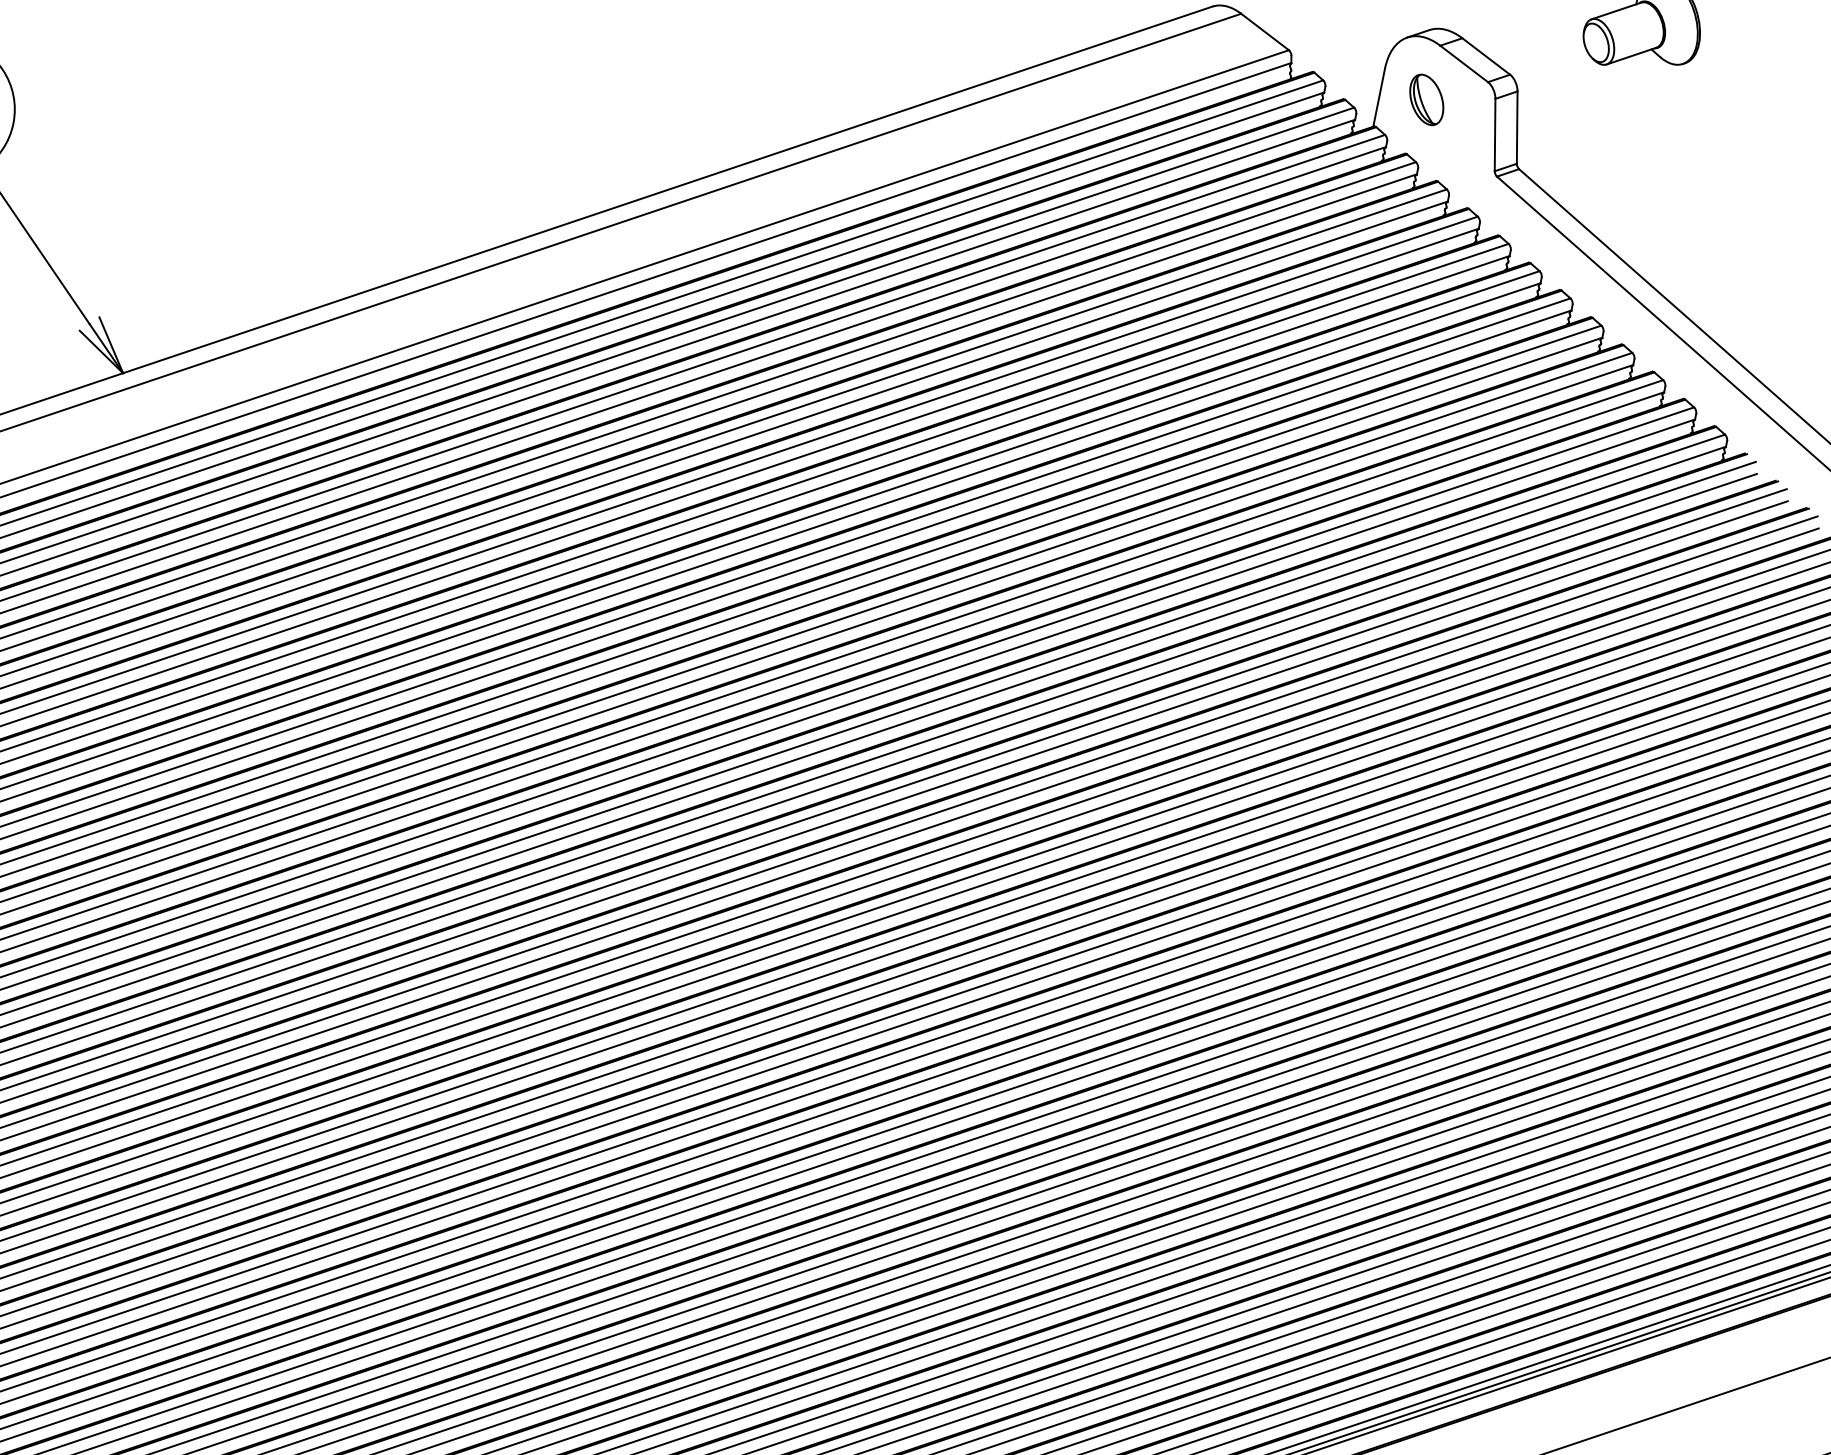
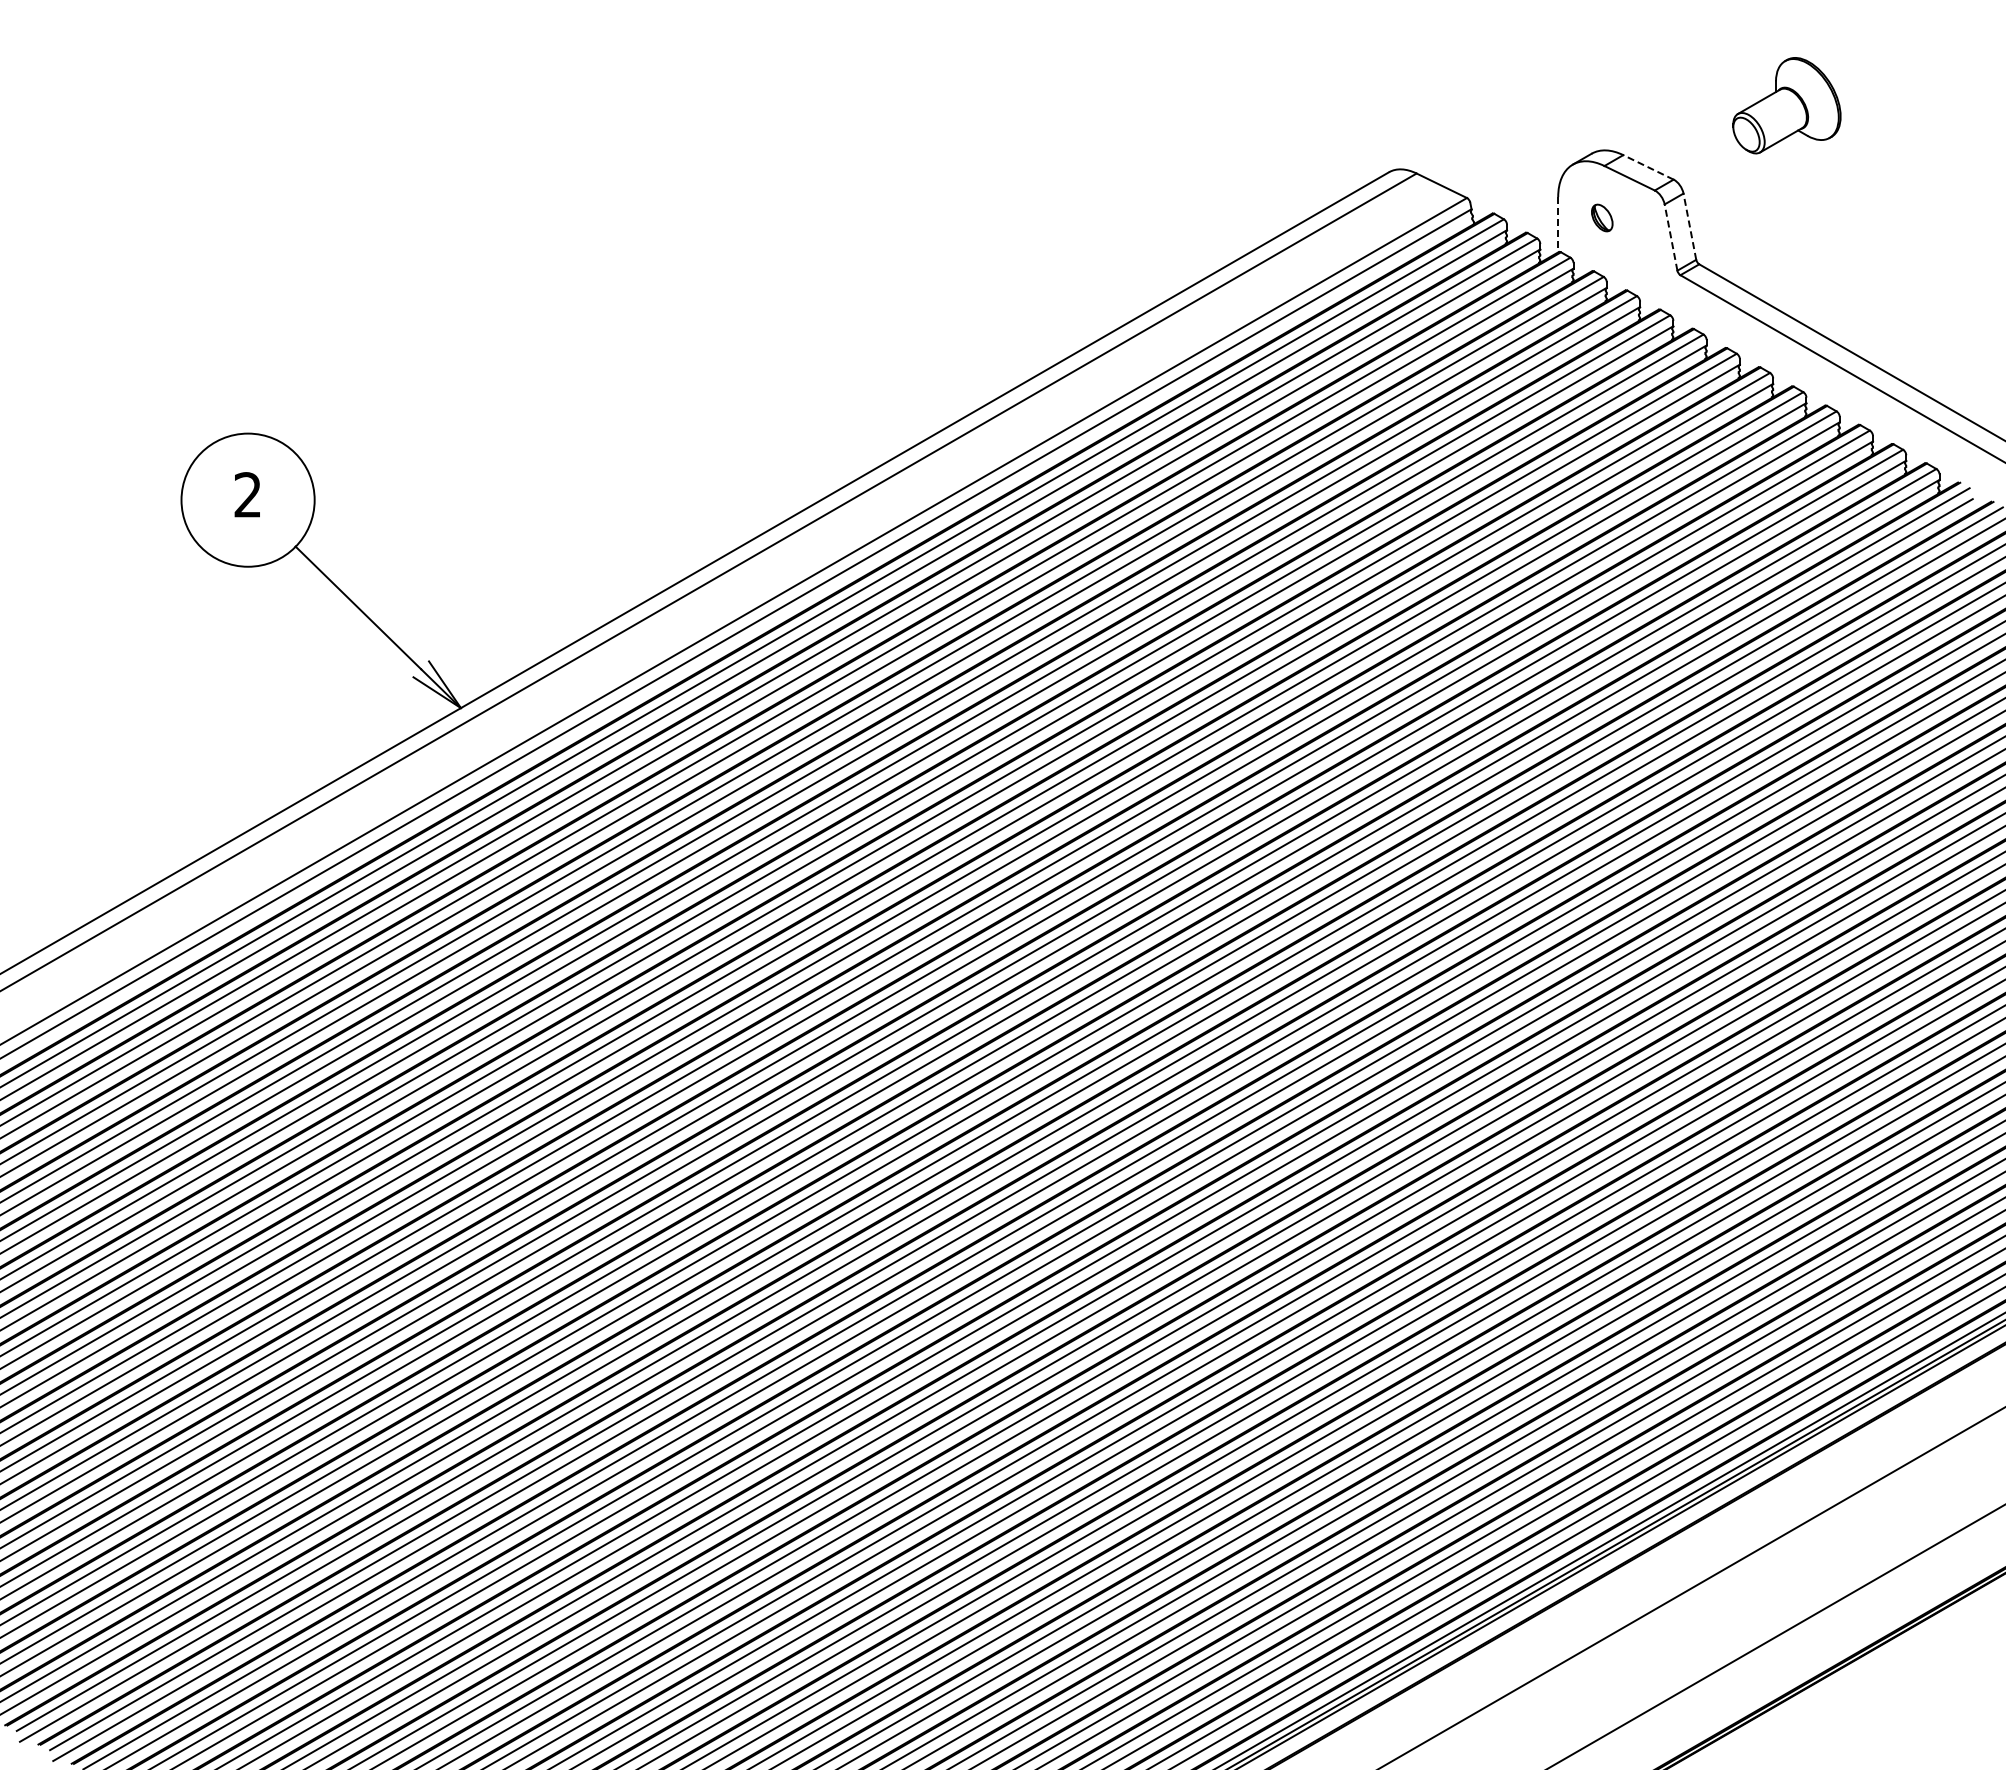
line: (1486, 56) -> (1648, 167), solid -> dashed
line: (1379, 97) -> (1558, 224), solid -> dashed
part: (1427, 99) -> (1602, 217), size x0.6
line: (1516, 127) -> (1689, 226), solid -> dashed
line: (1495, 135) -> (1671, 237), solid -> dashed

